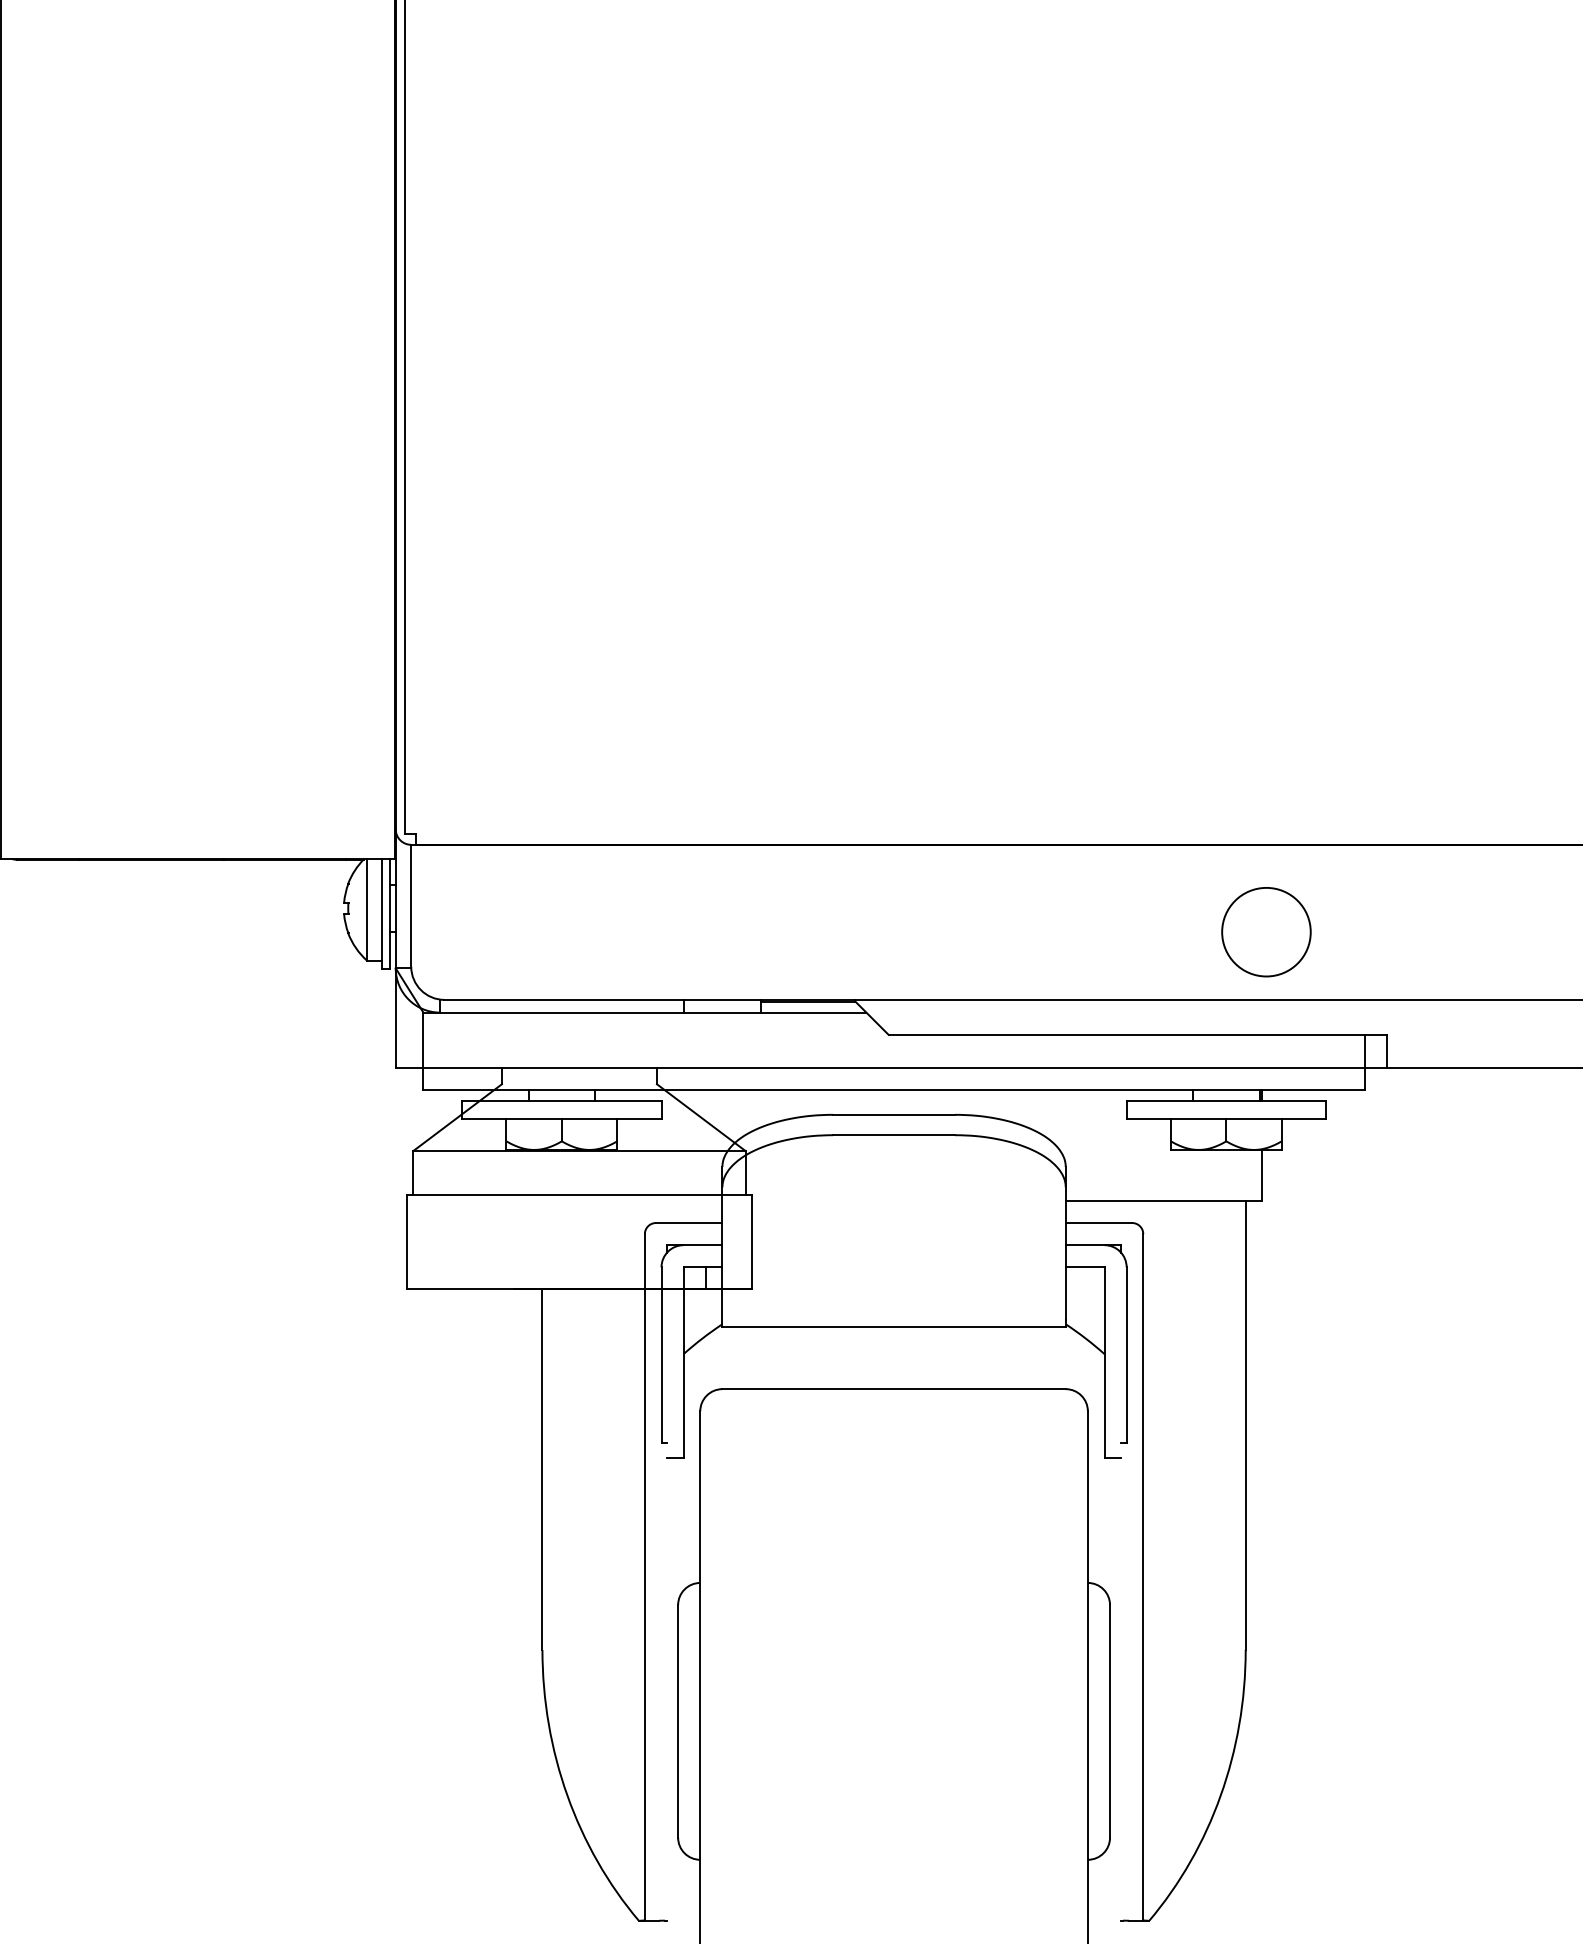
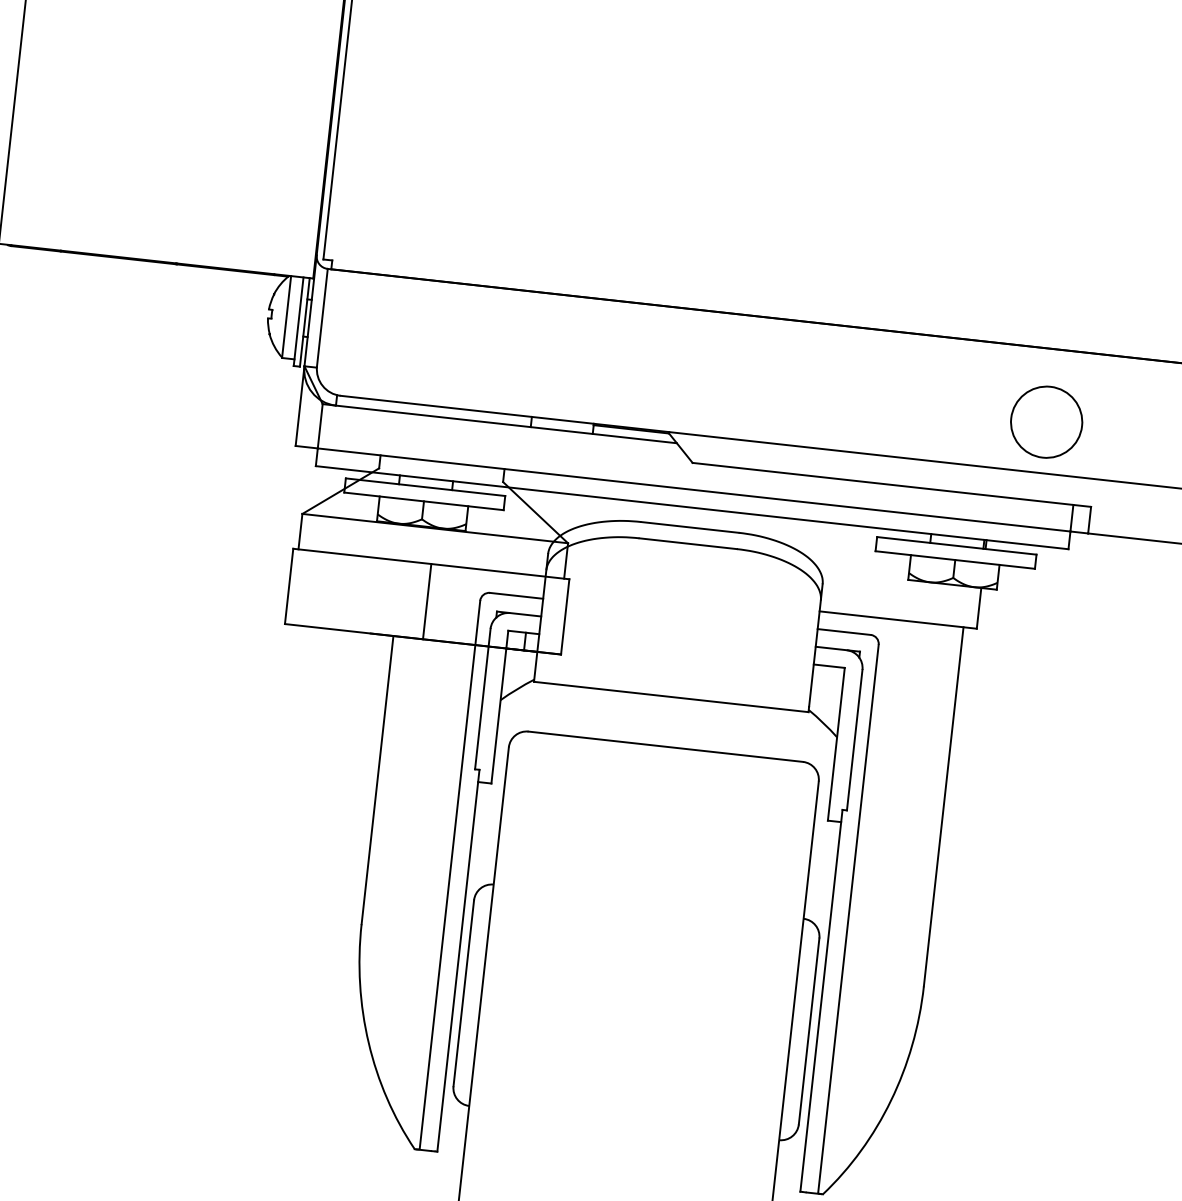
circle: (1266, 932) -> (1046, 422), moved
line: (579, 1242) -> (427, 601), added
line: (667, 1681) -> (458, 960), added
line: (1121, 1681) -> (821, 1000), added

